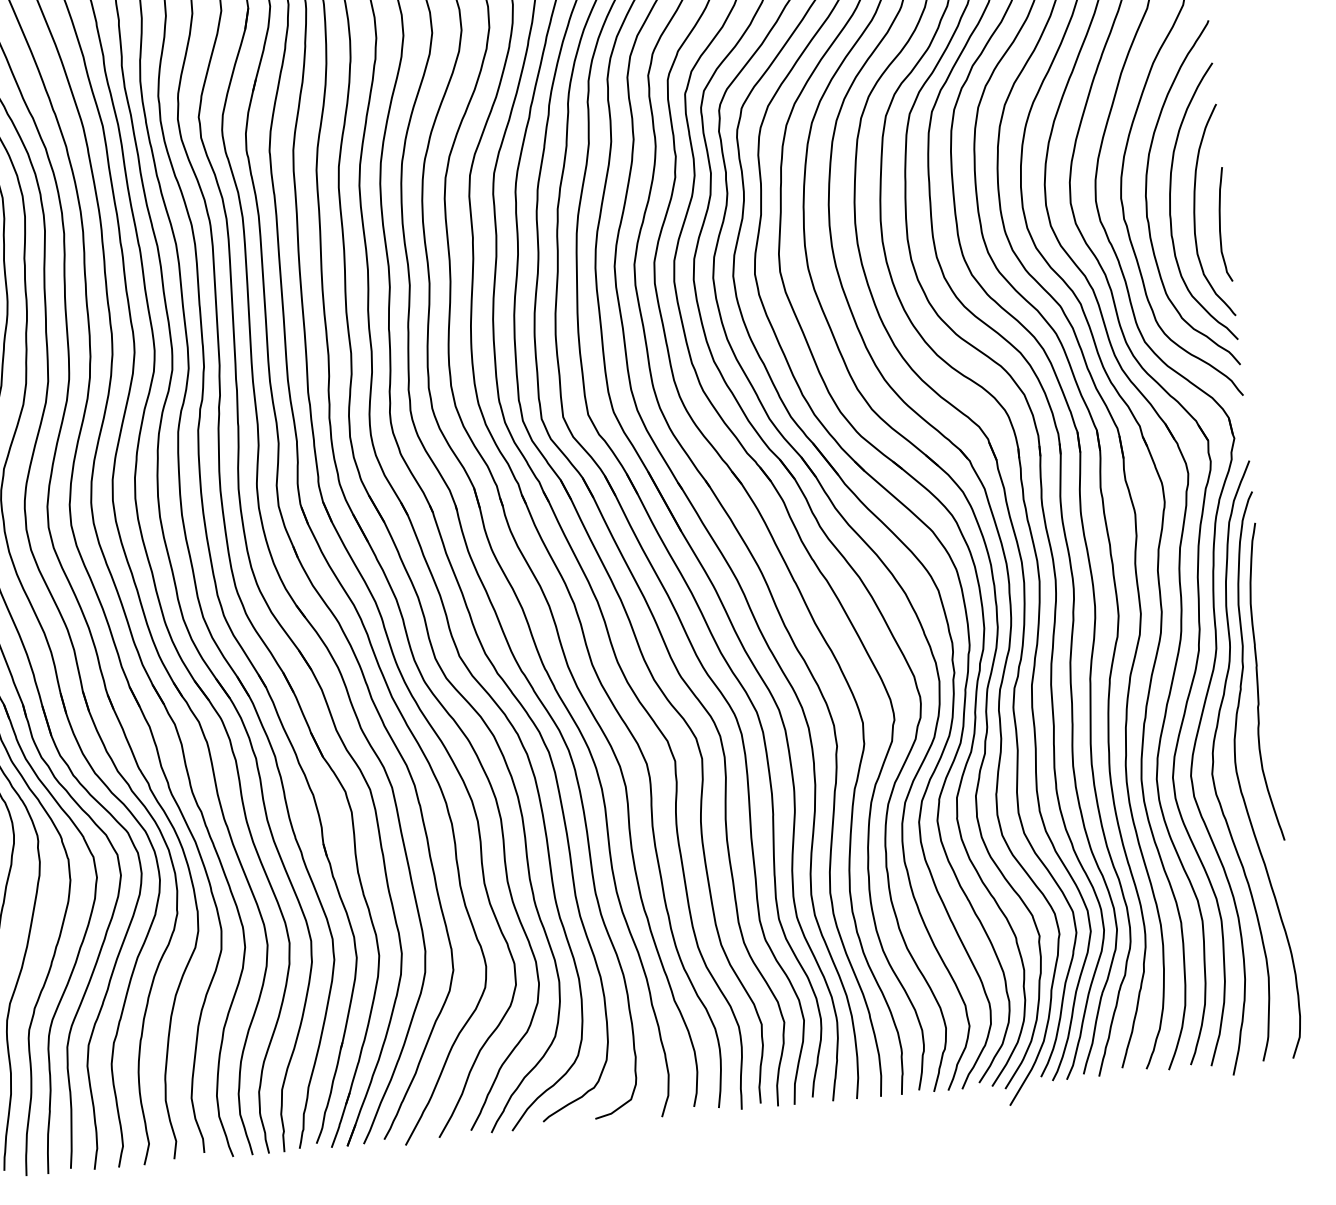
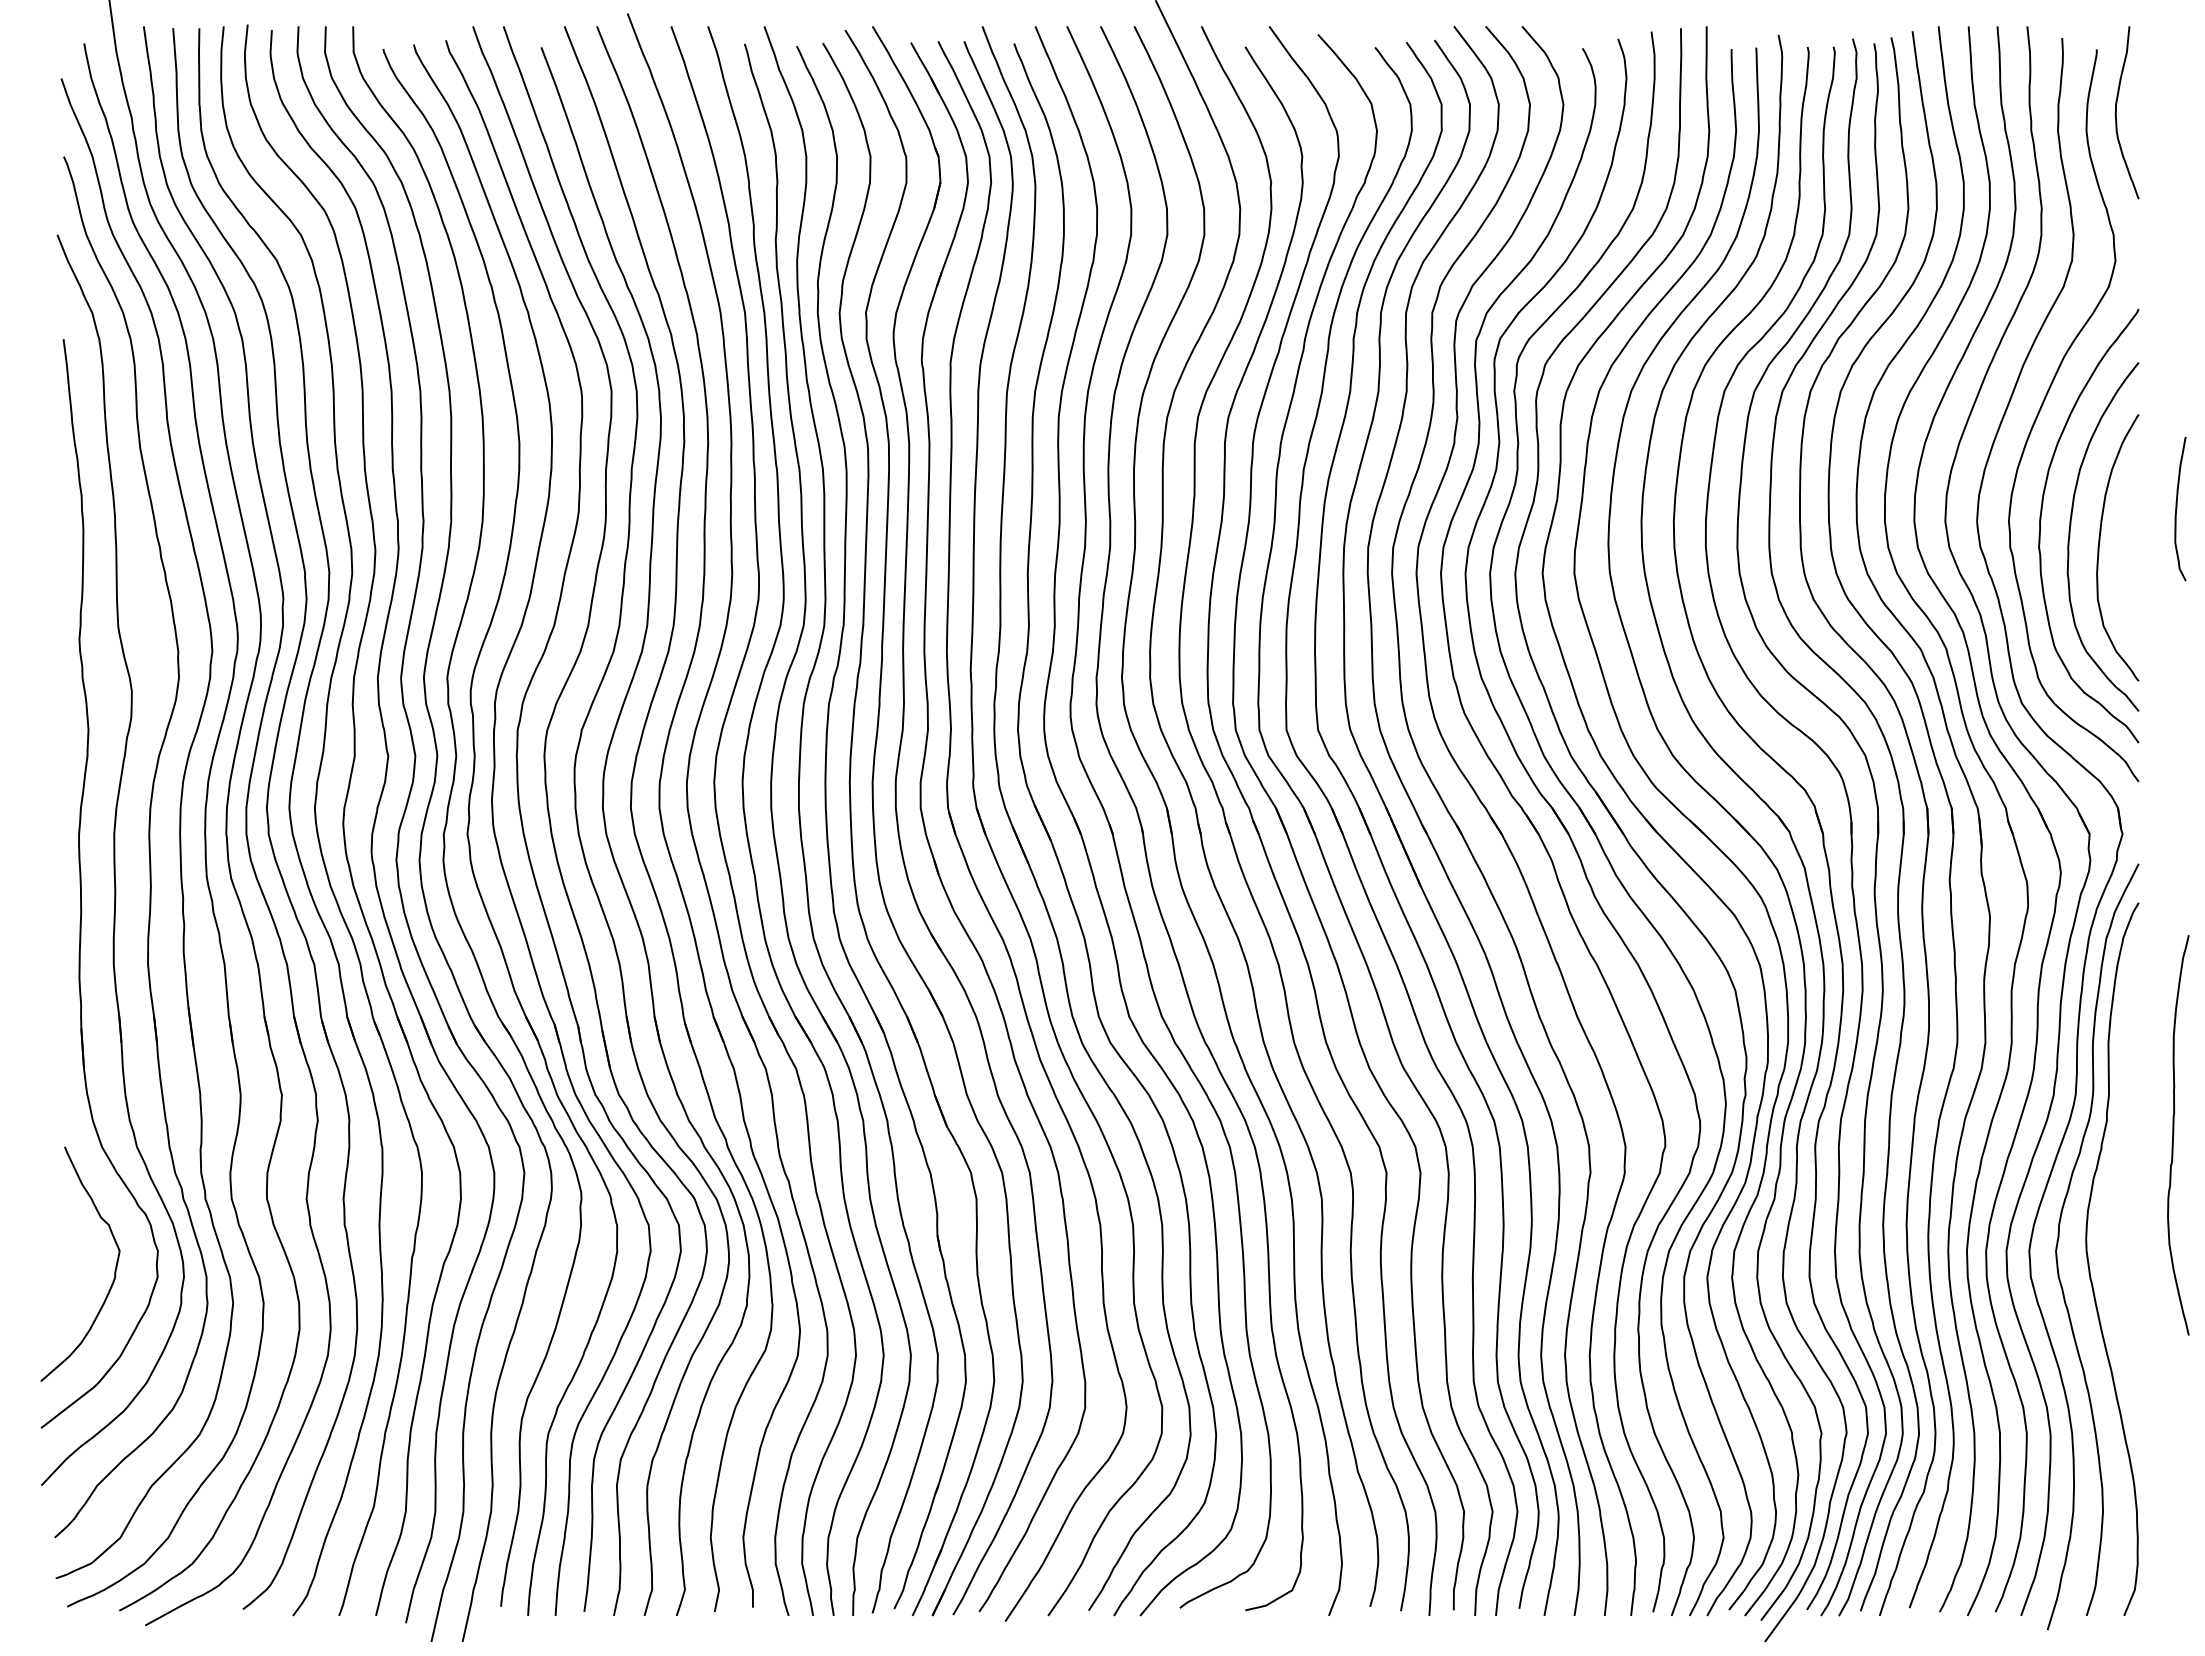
curve: (1220, 224) -> (2177, 508), moved
curve: (1258, 681) -> (2174, 1133), moved

